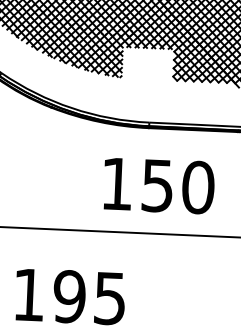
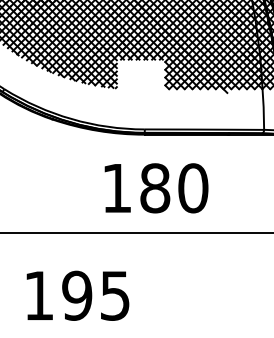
text: (158, 186) -> (155, 188), 150 -> 180

